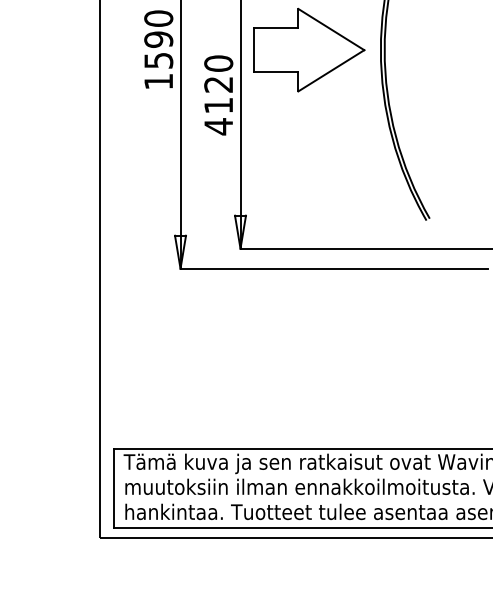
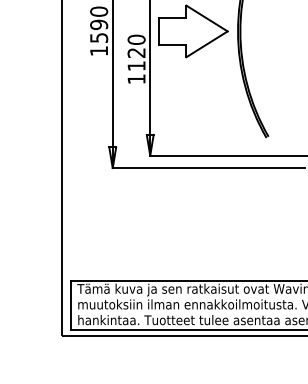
text: (218, 125) -> (136, 78), 4120 -> 1120

